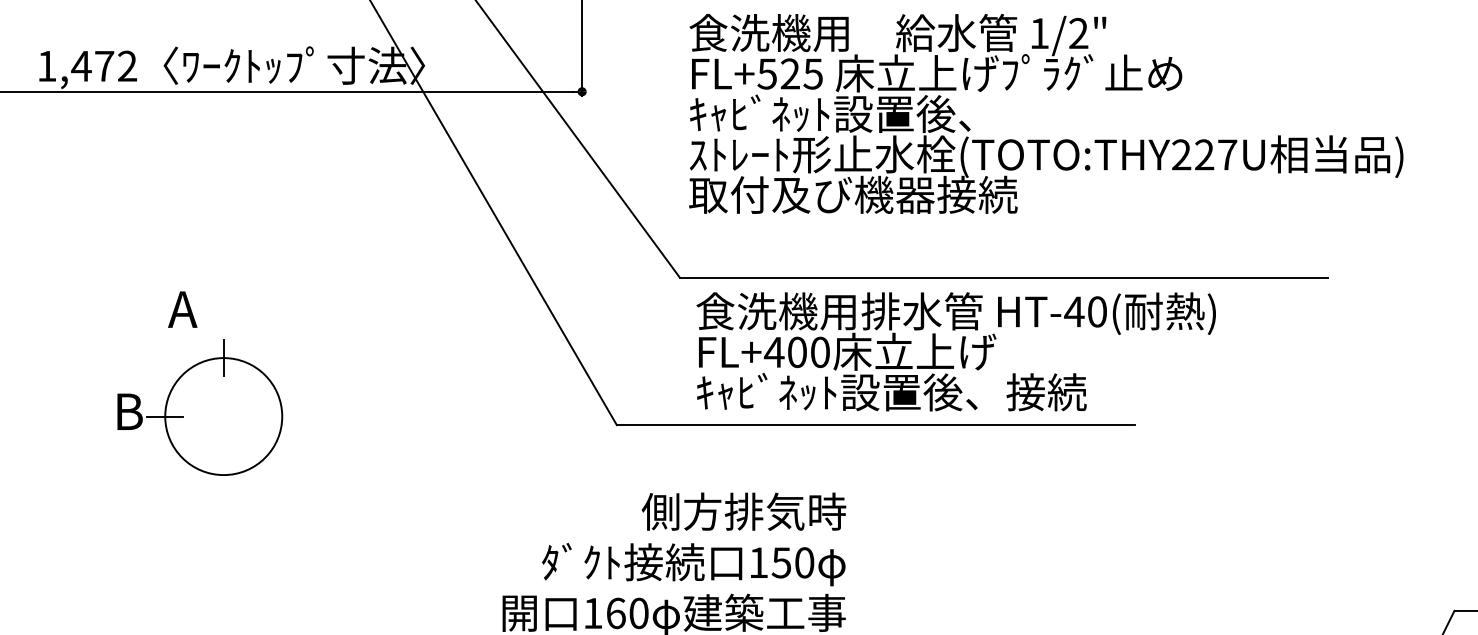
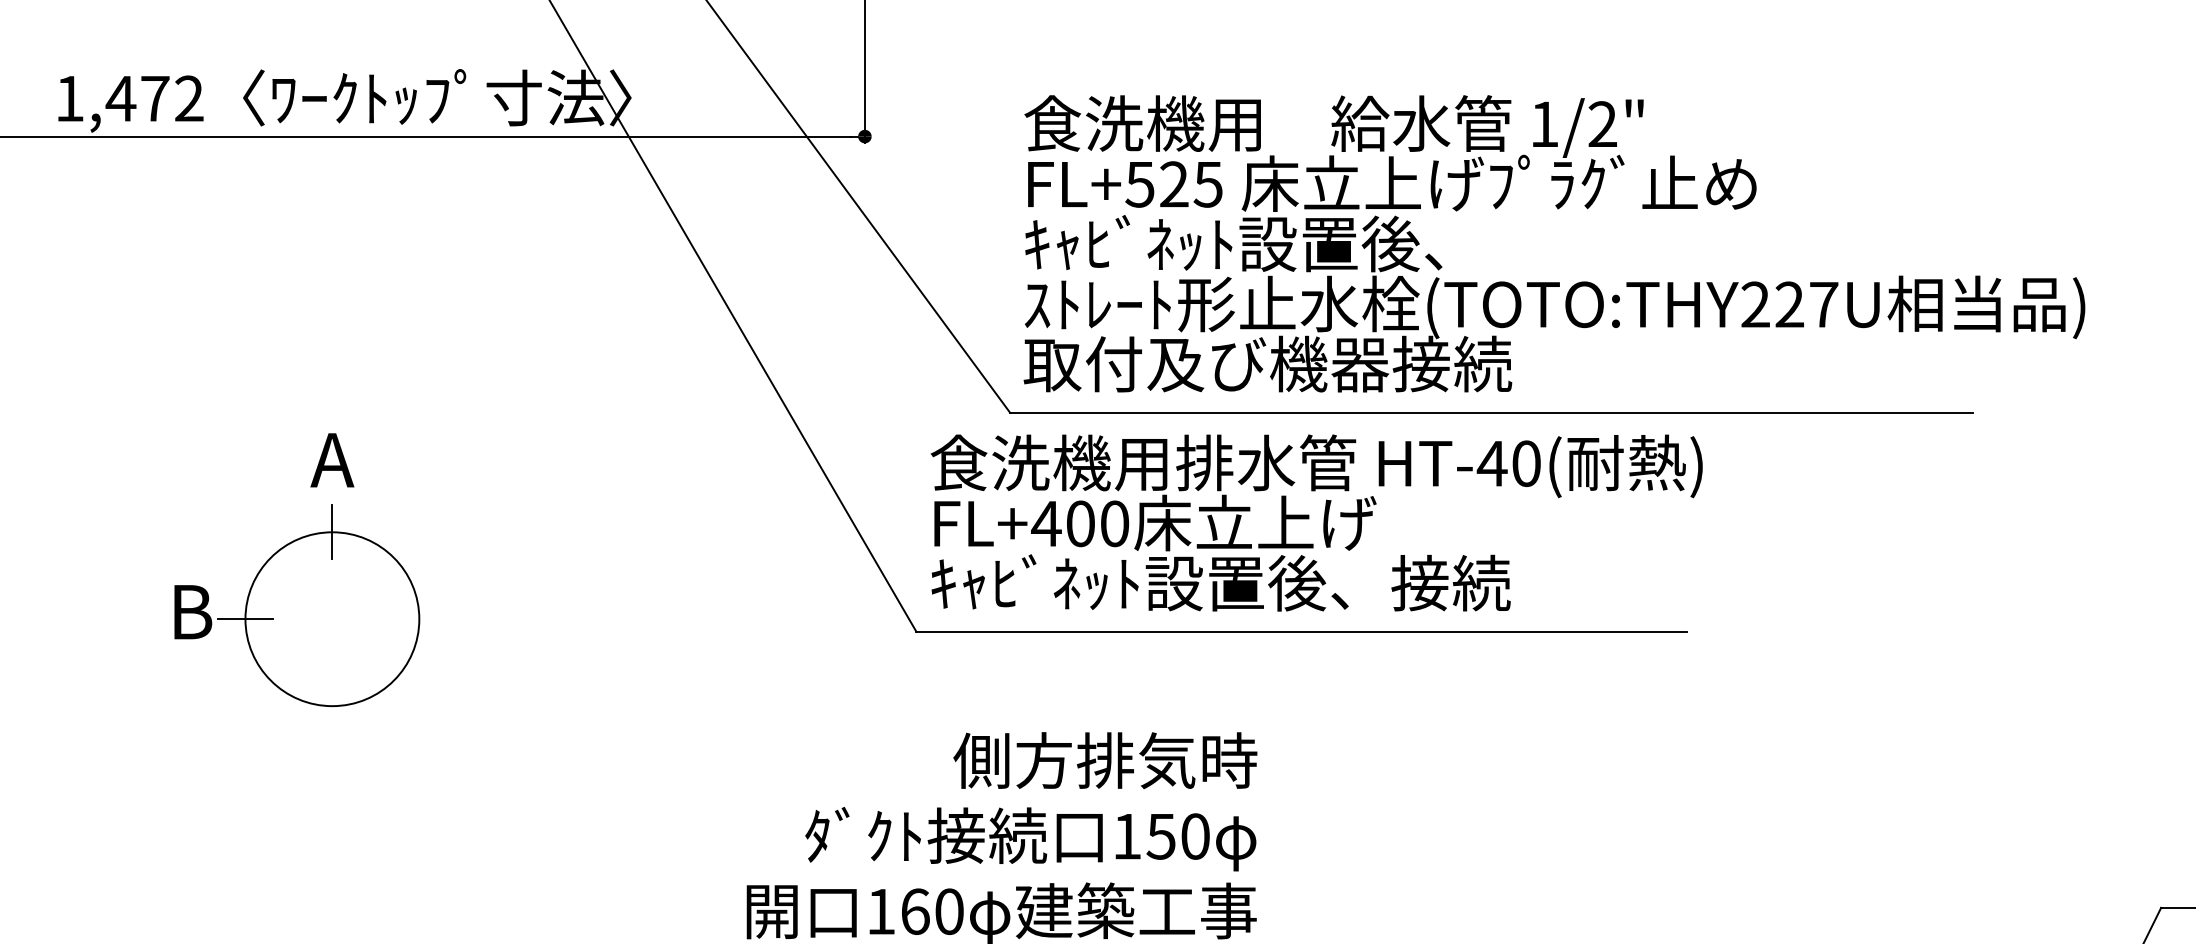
text: (1046, 113) -> (1554, 243), moved
text: (182, 309) -> (332, 460), moved
text: (955, 351) -> (1315, 522), moved

